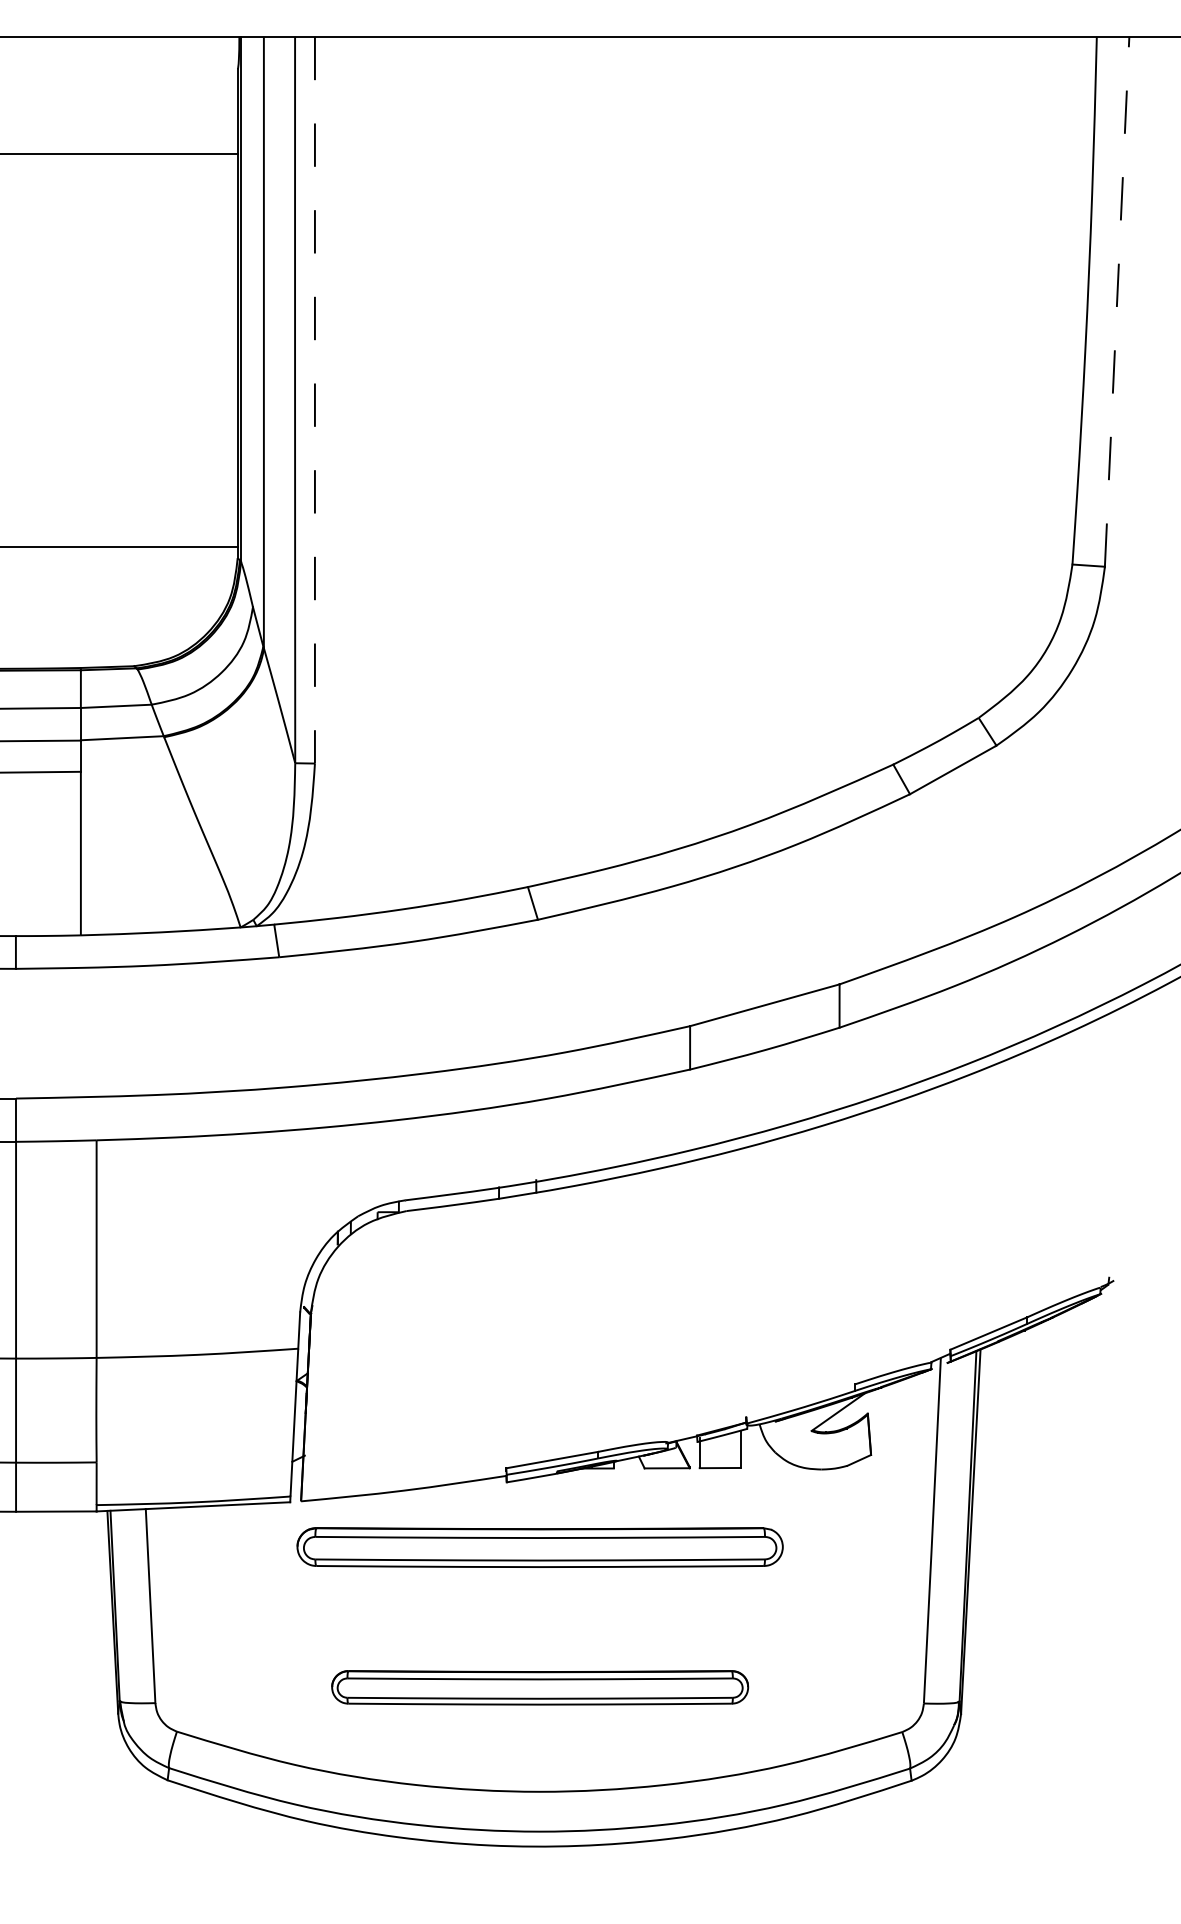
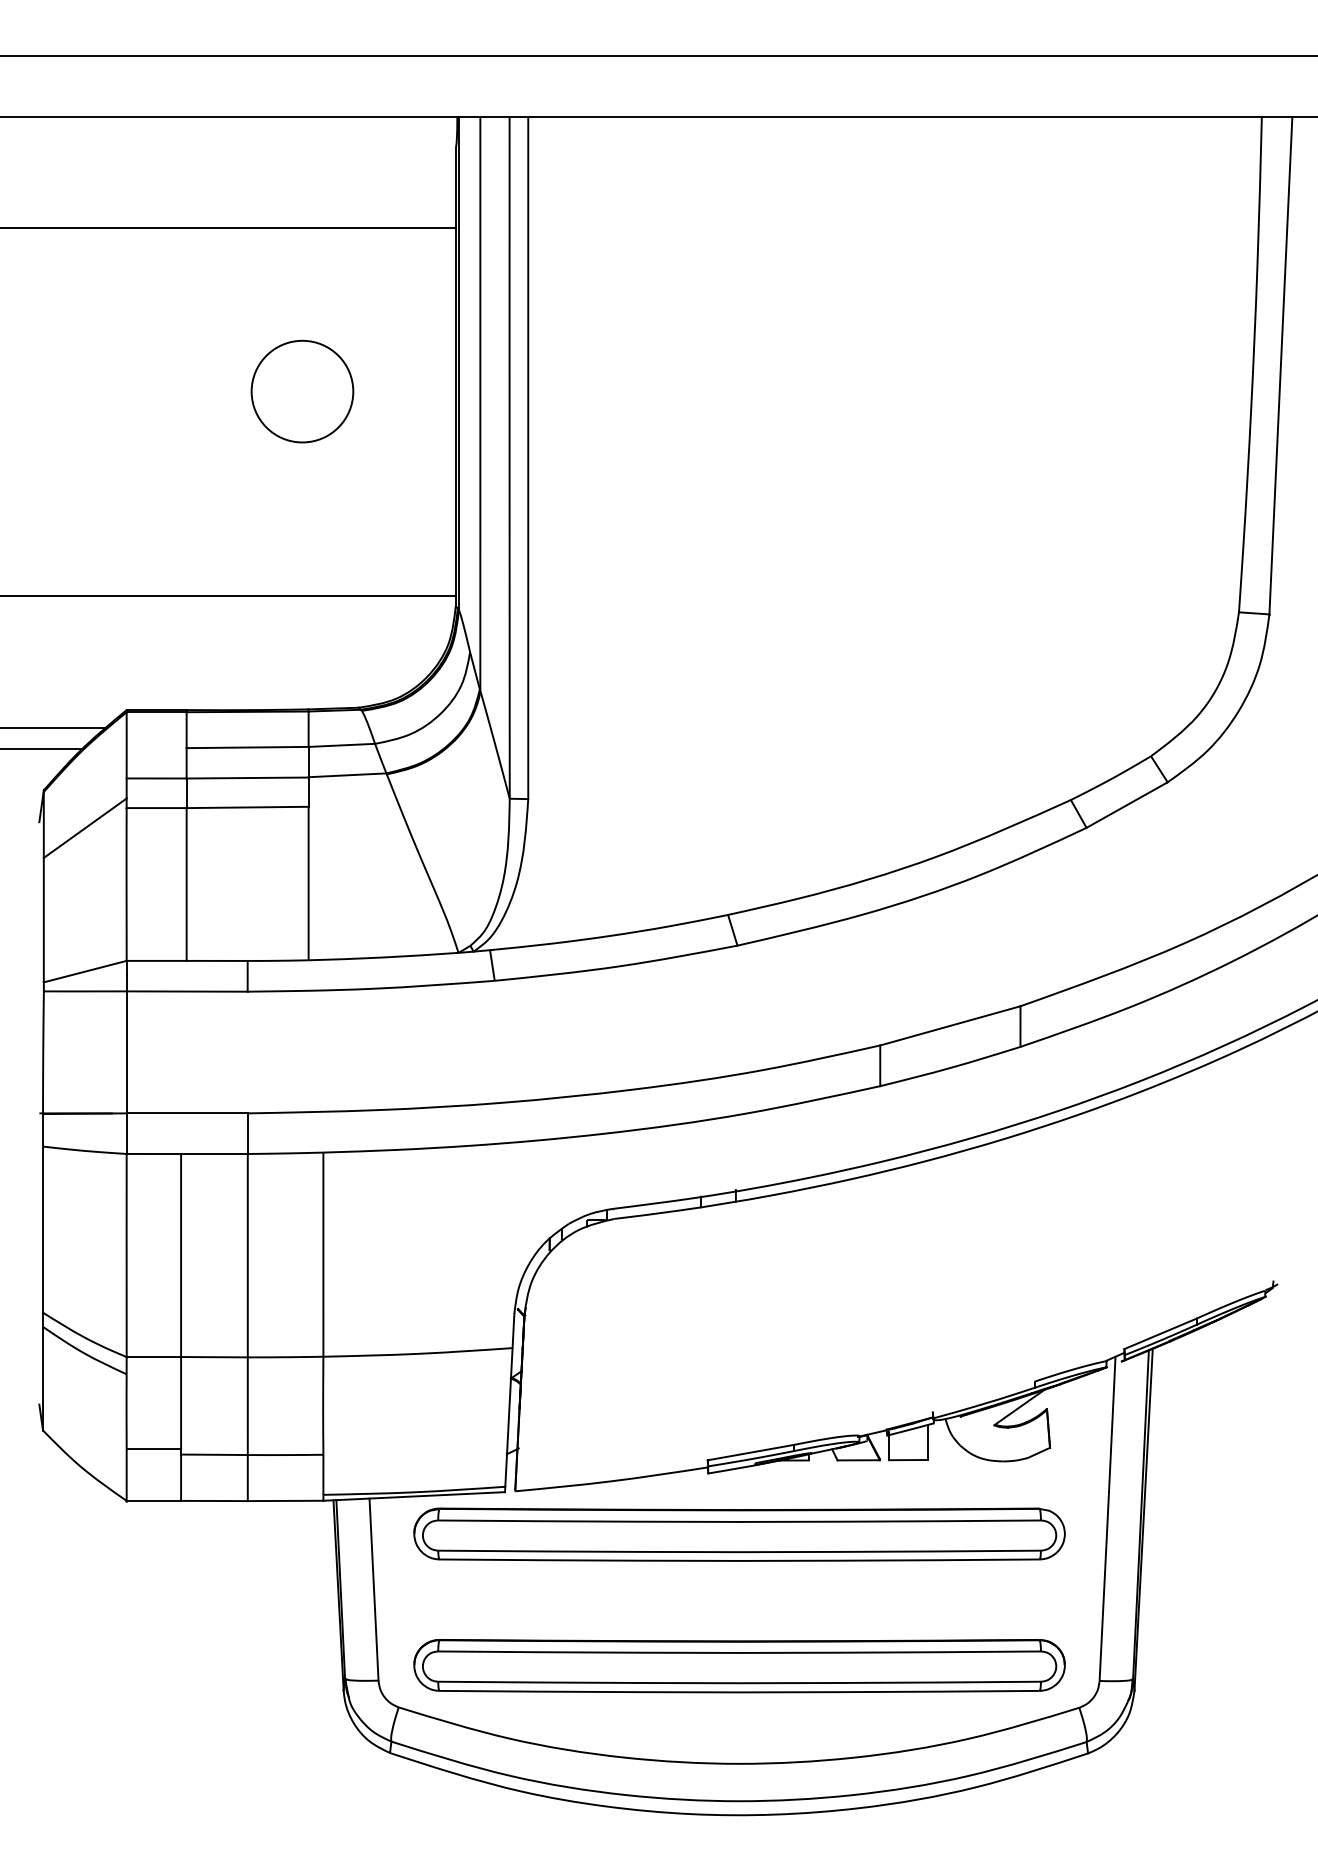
line: (1116, 301) -> (1280, 365), dashed -> solid
circle: (74, 329) -> (302, 391), added
line: (315, 400) -> (528, 458), dashed -> solid
part: (540, 1547) -> (739, 1534), size x1.43
part: (540, 1688) -> (739, 1666), size x1.67

